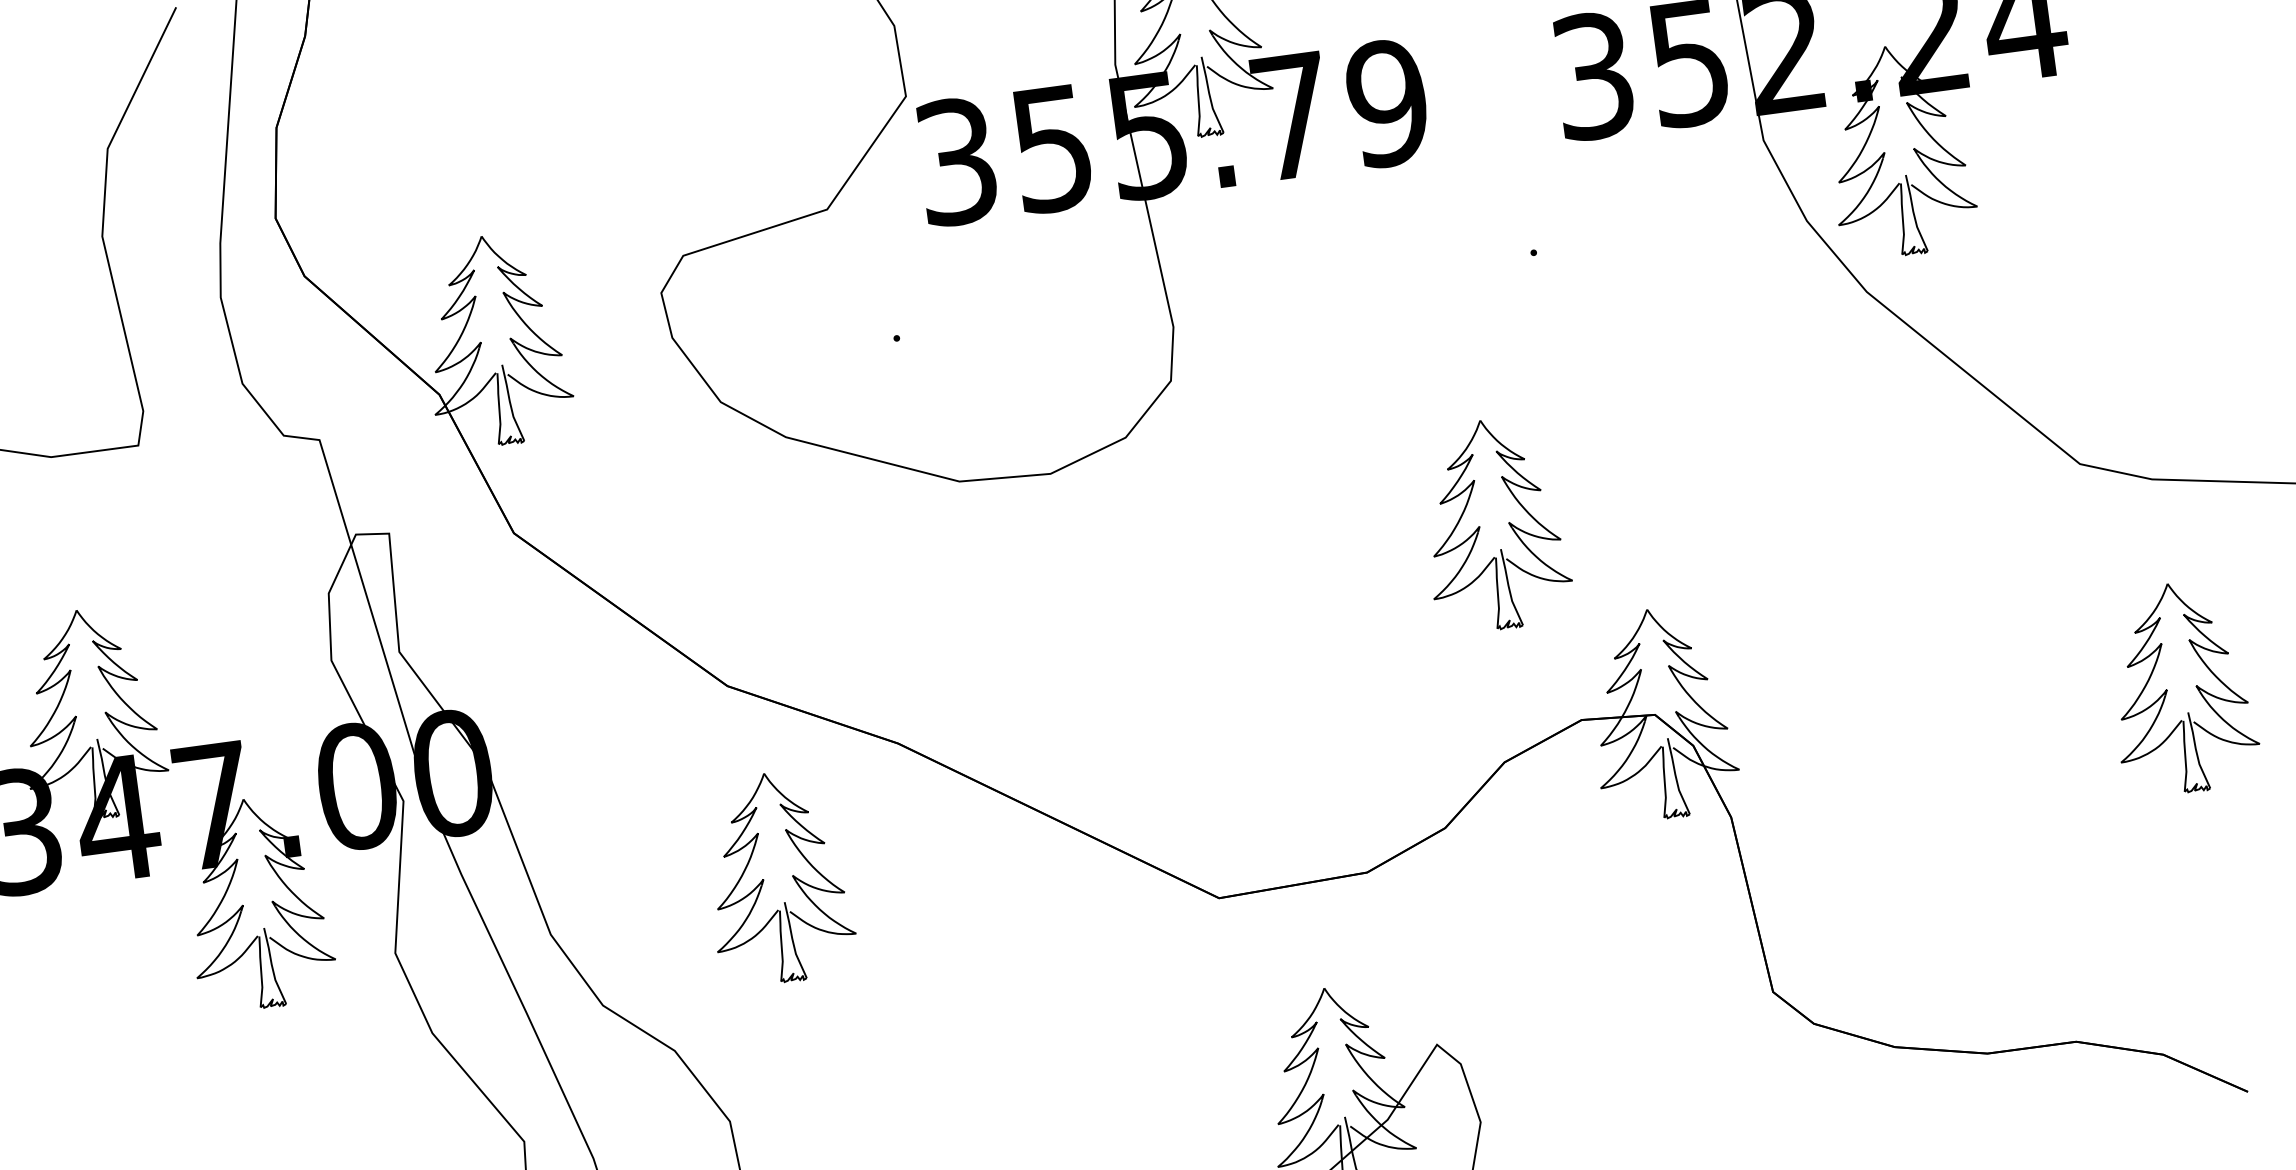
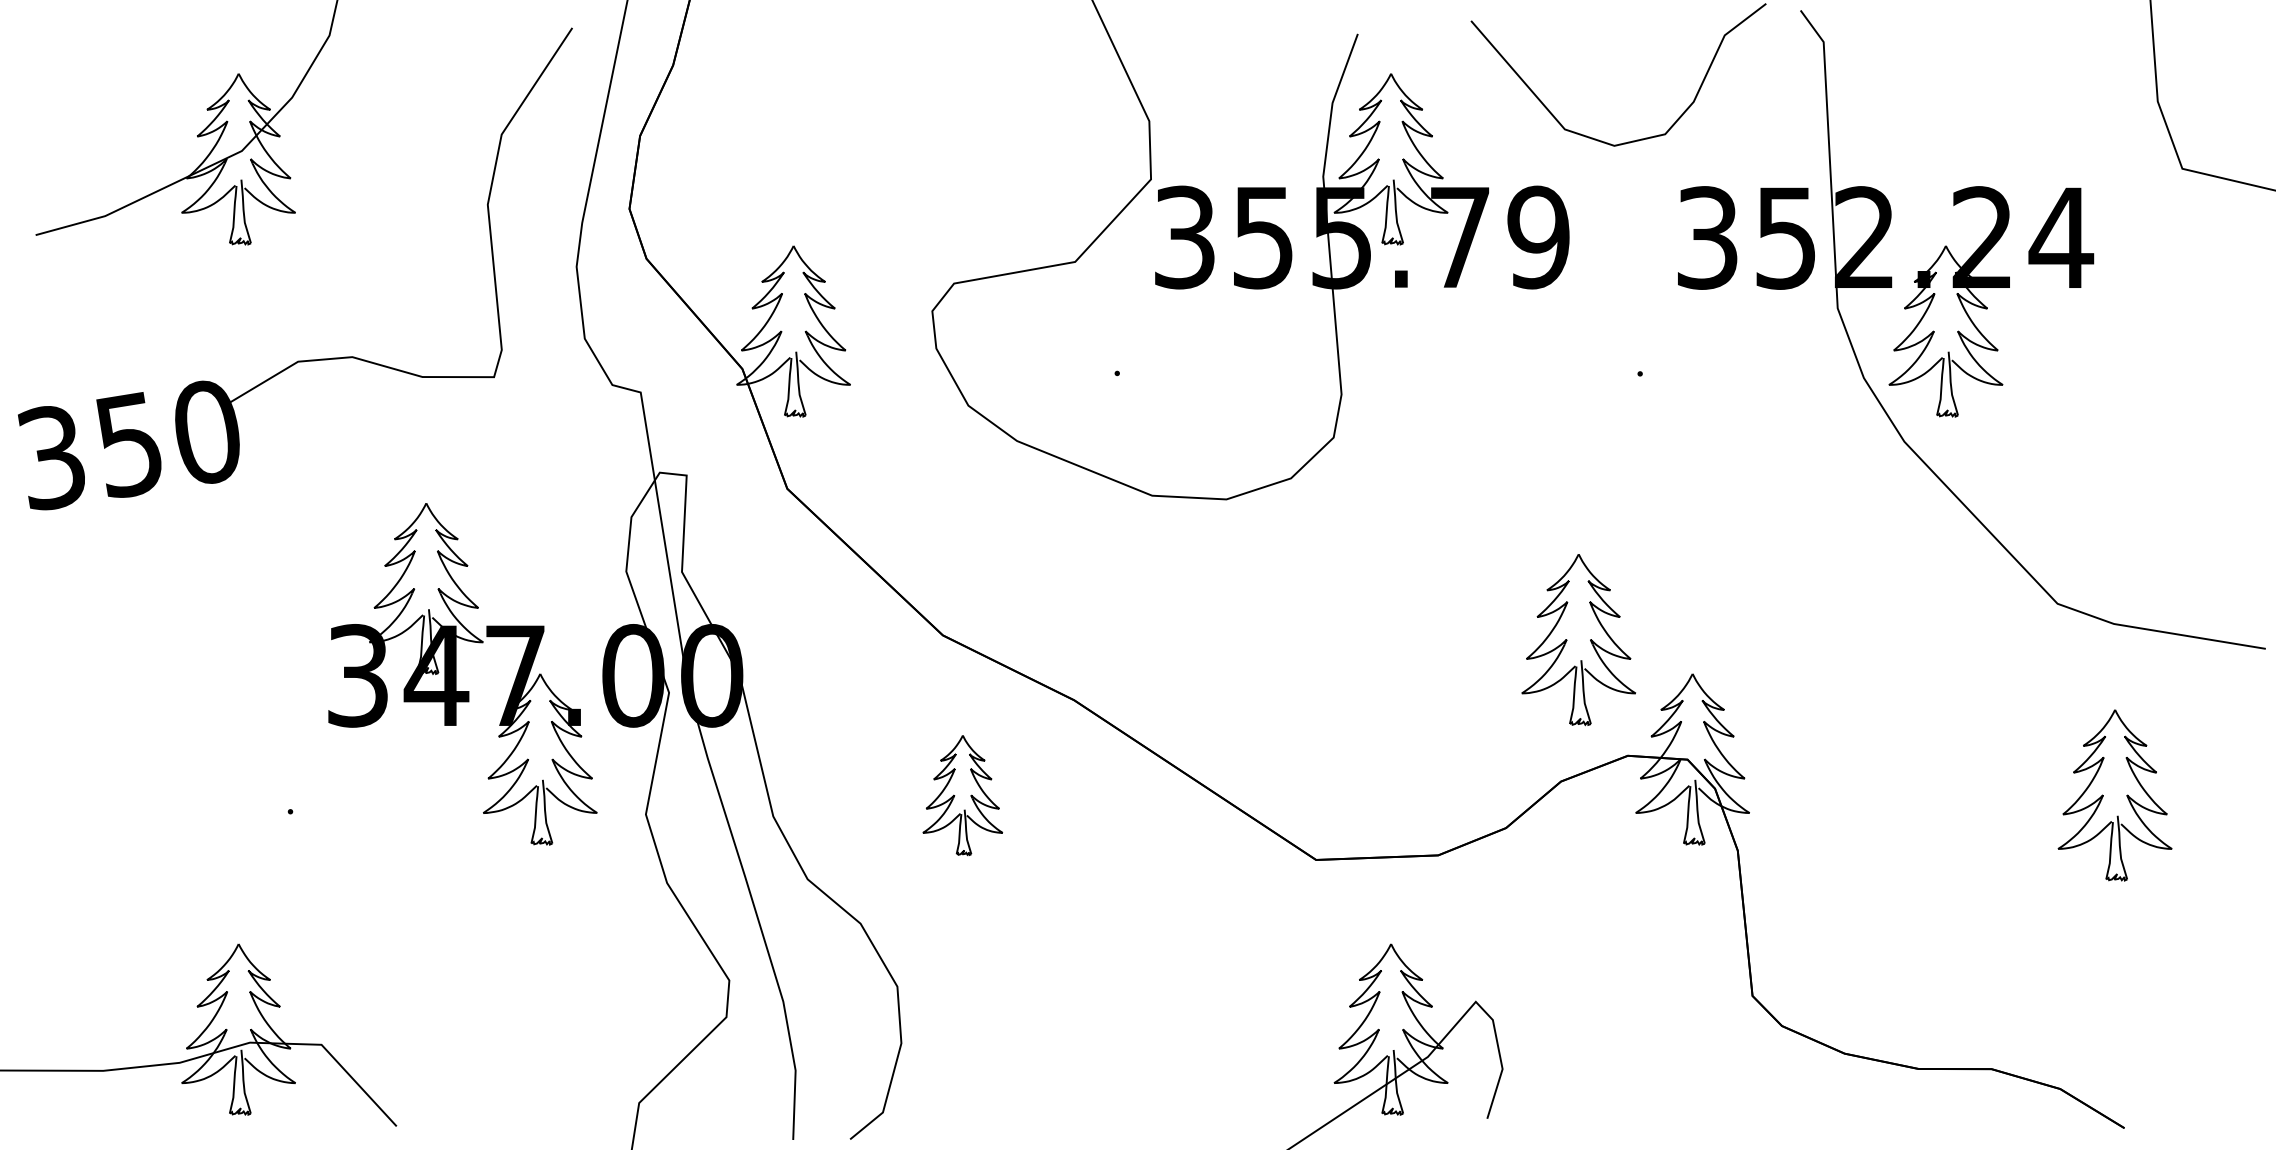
part: (1494, 525) -> (1578, 640), moved
part: (777, 877) -> (962, 795), size x0.7

